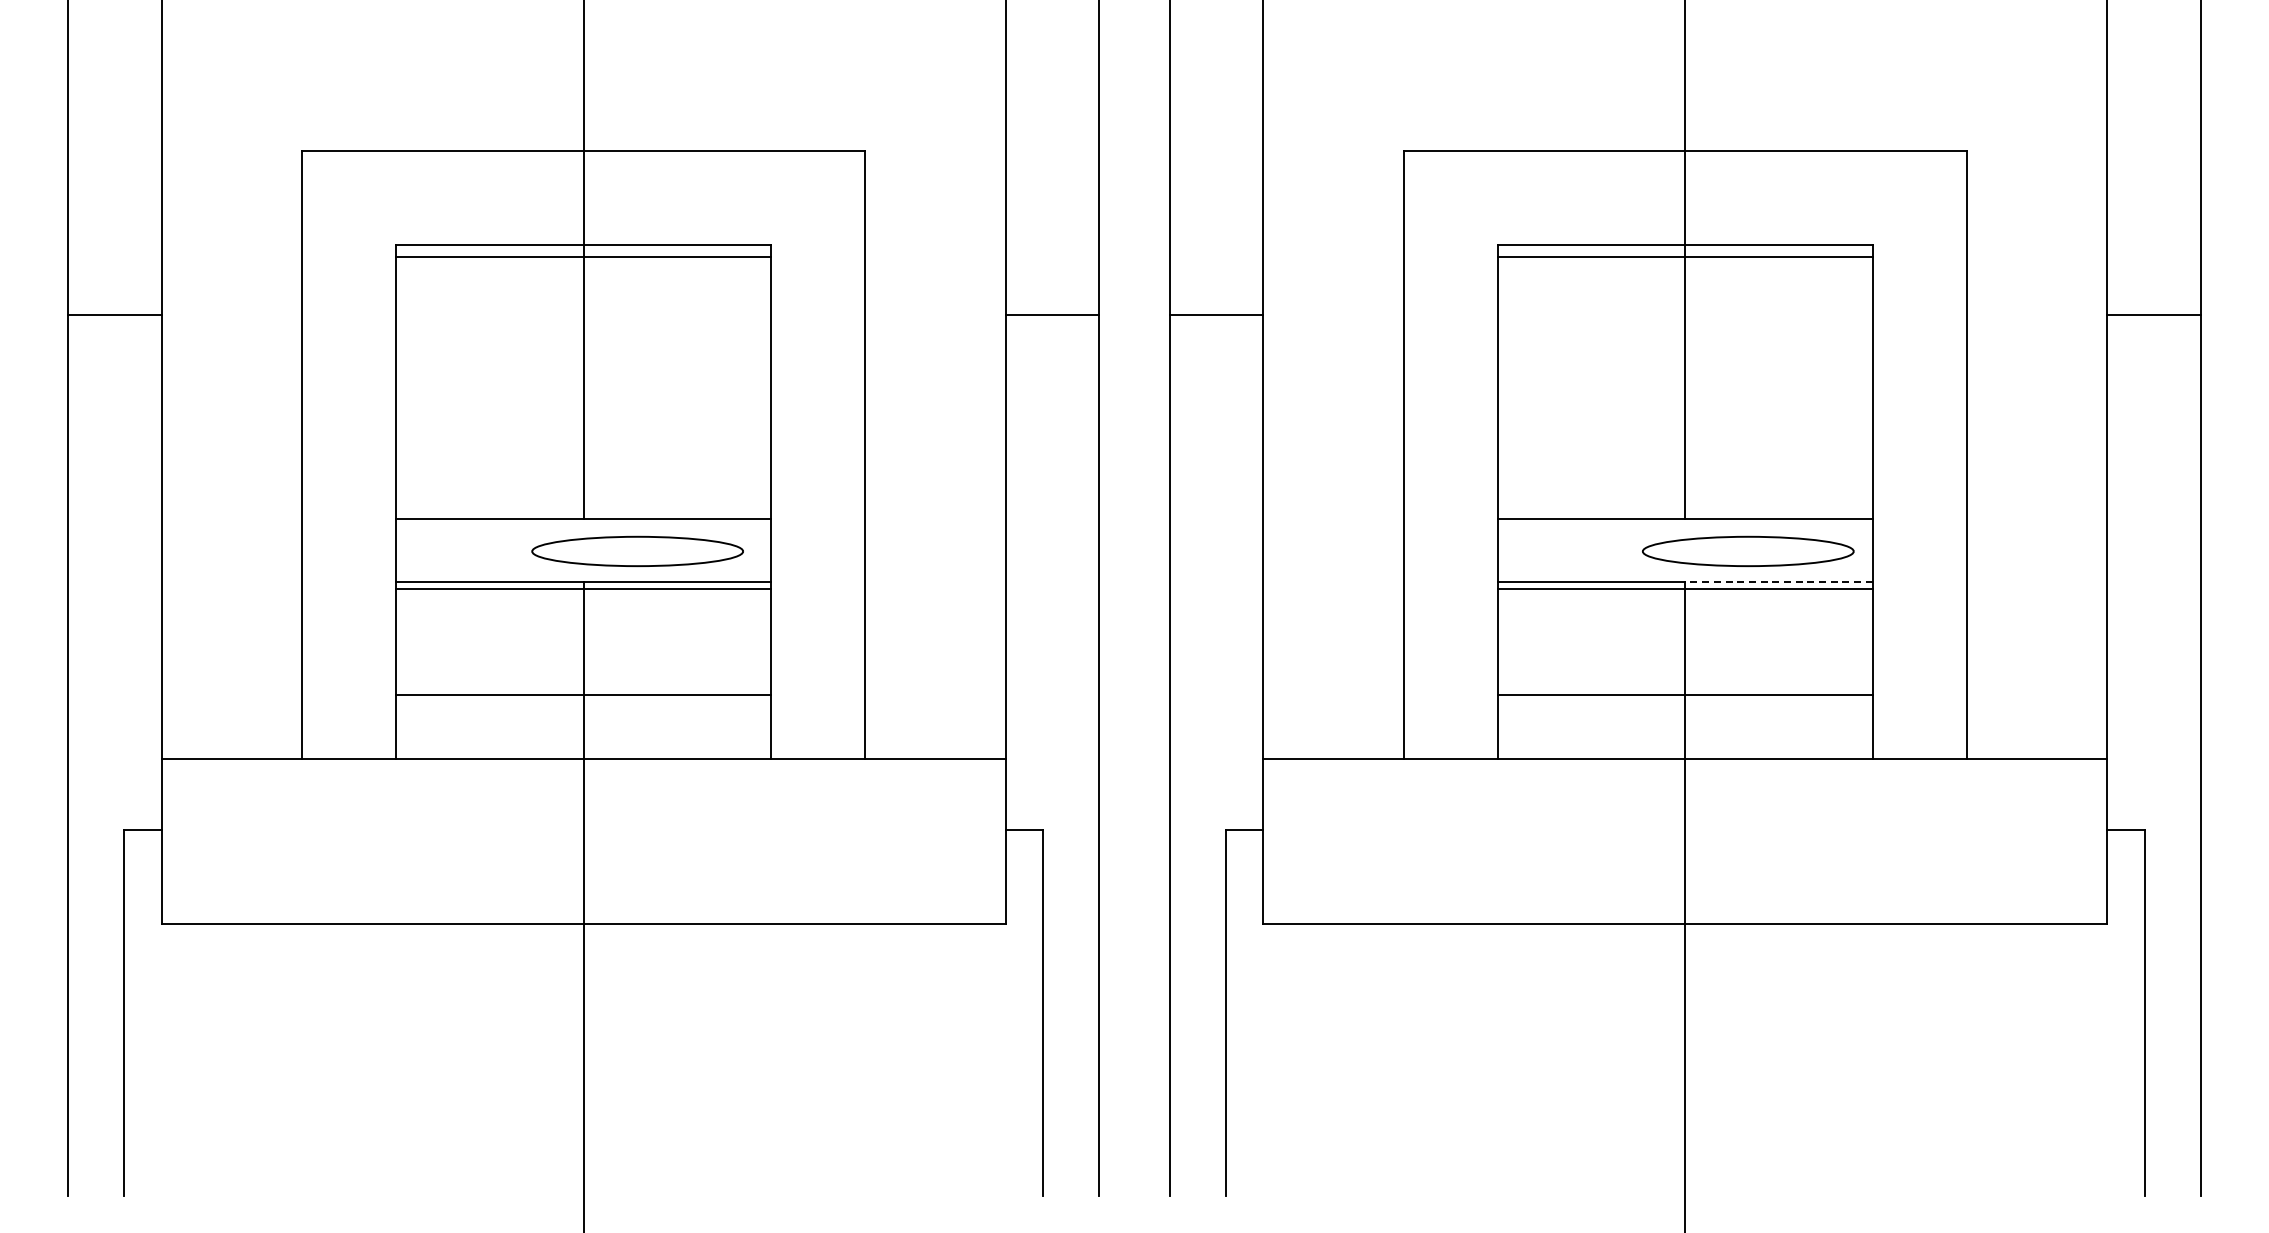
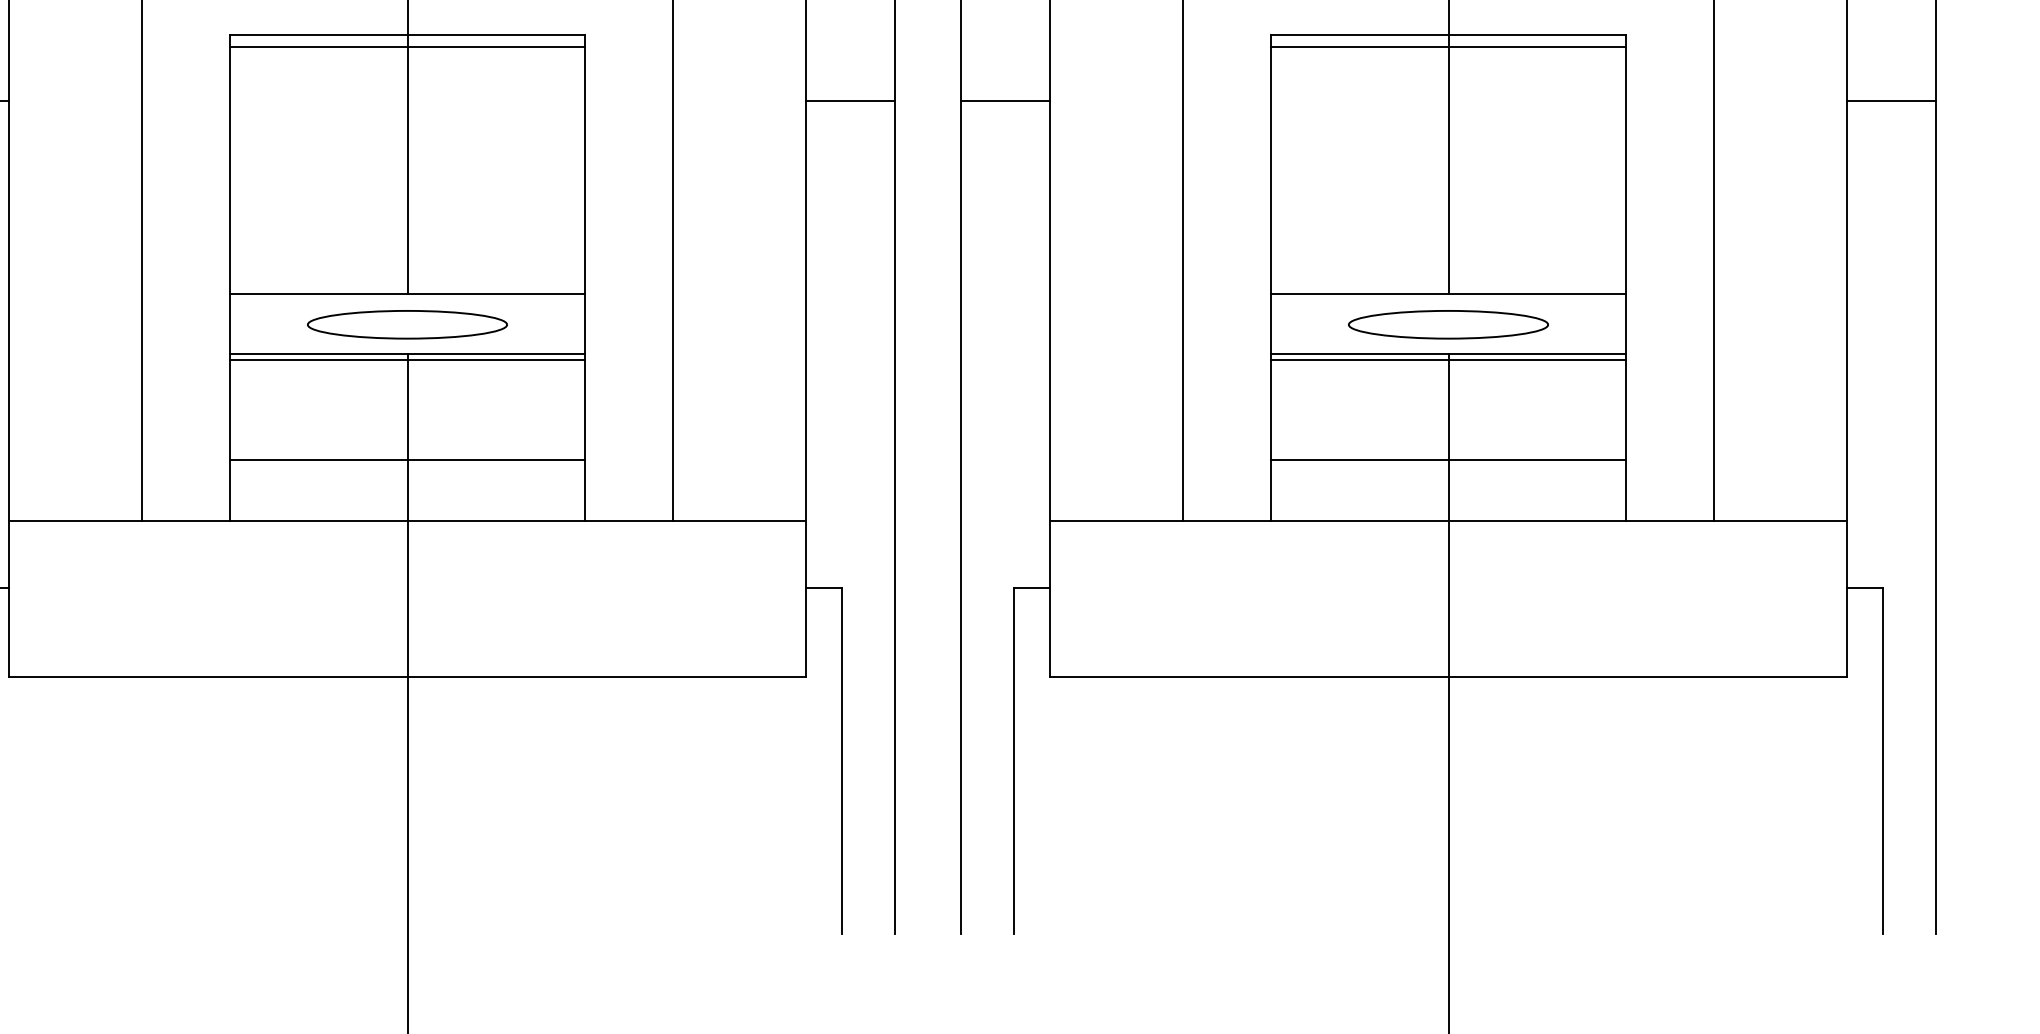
part: (637, 551) -> (407, 324), moved
part: (1748, 551) -> (1448, 324), moved
line: (1779, 582) -> (1537, 354), dashed -> solid

